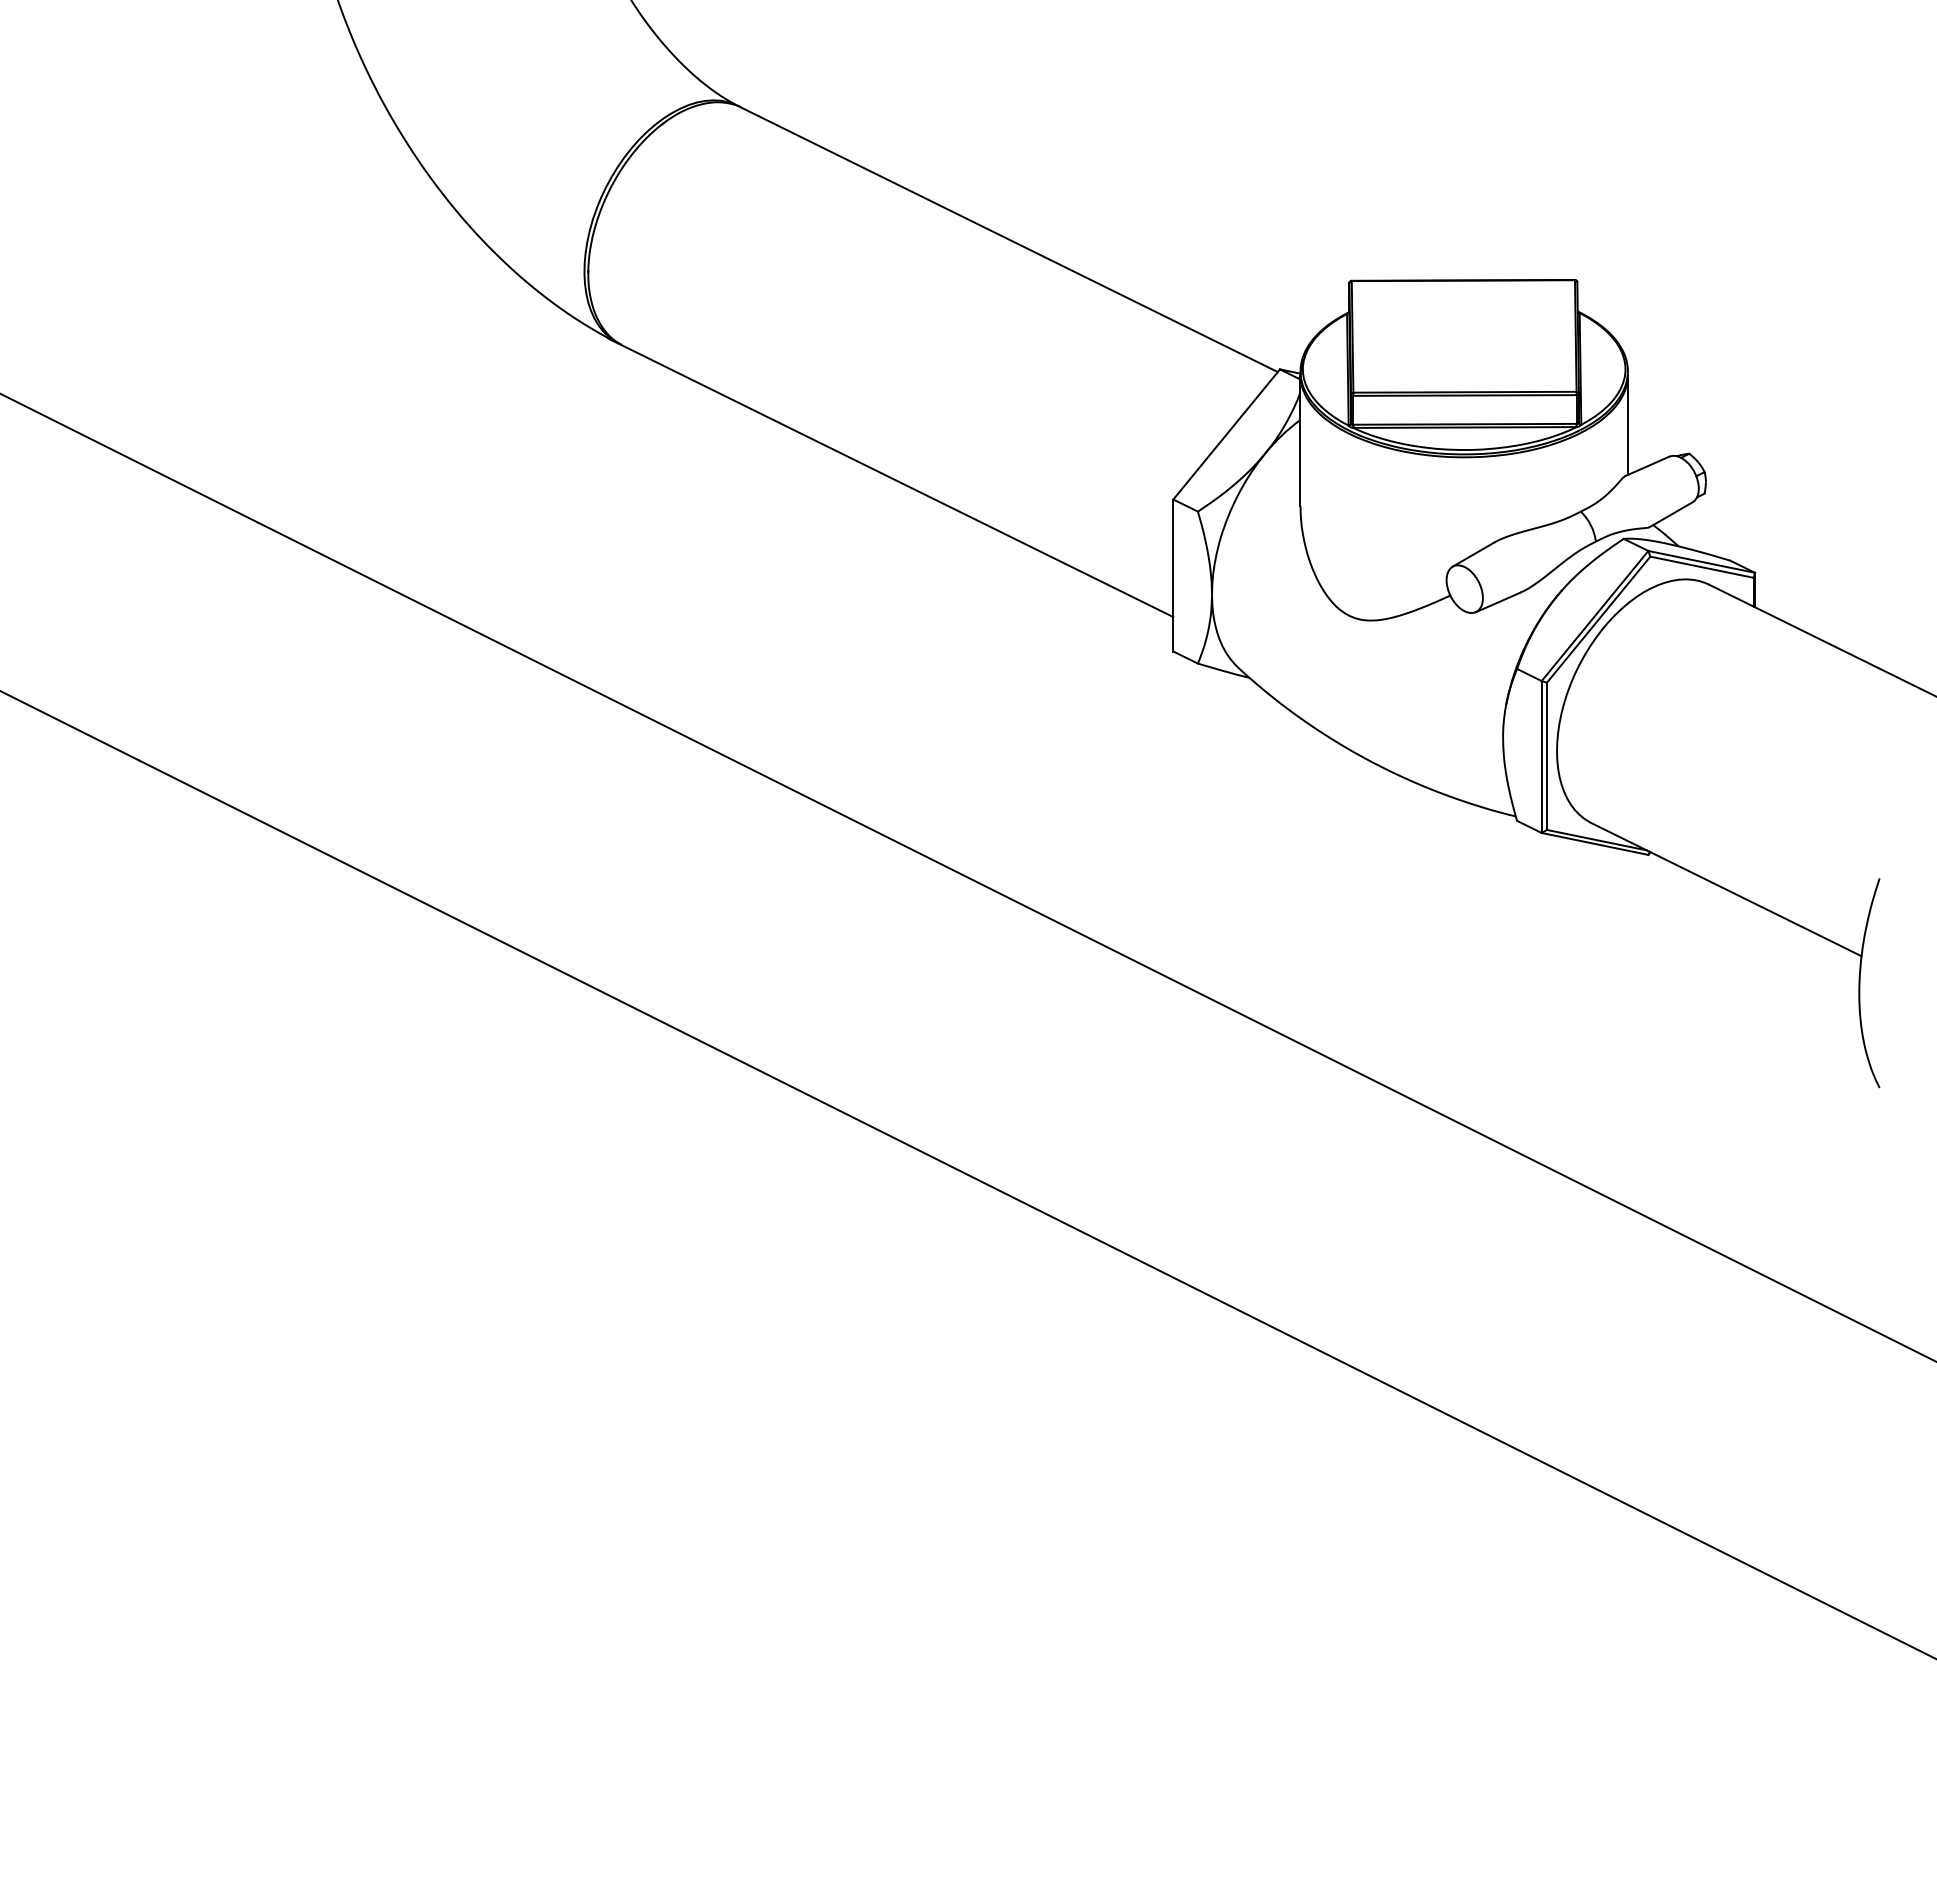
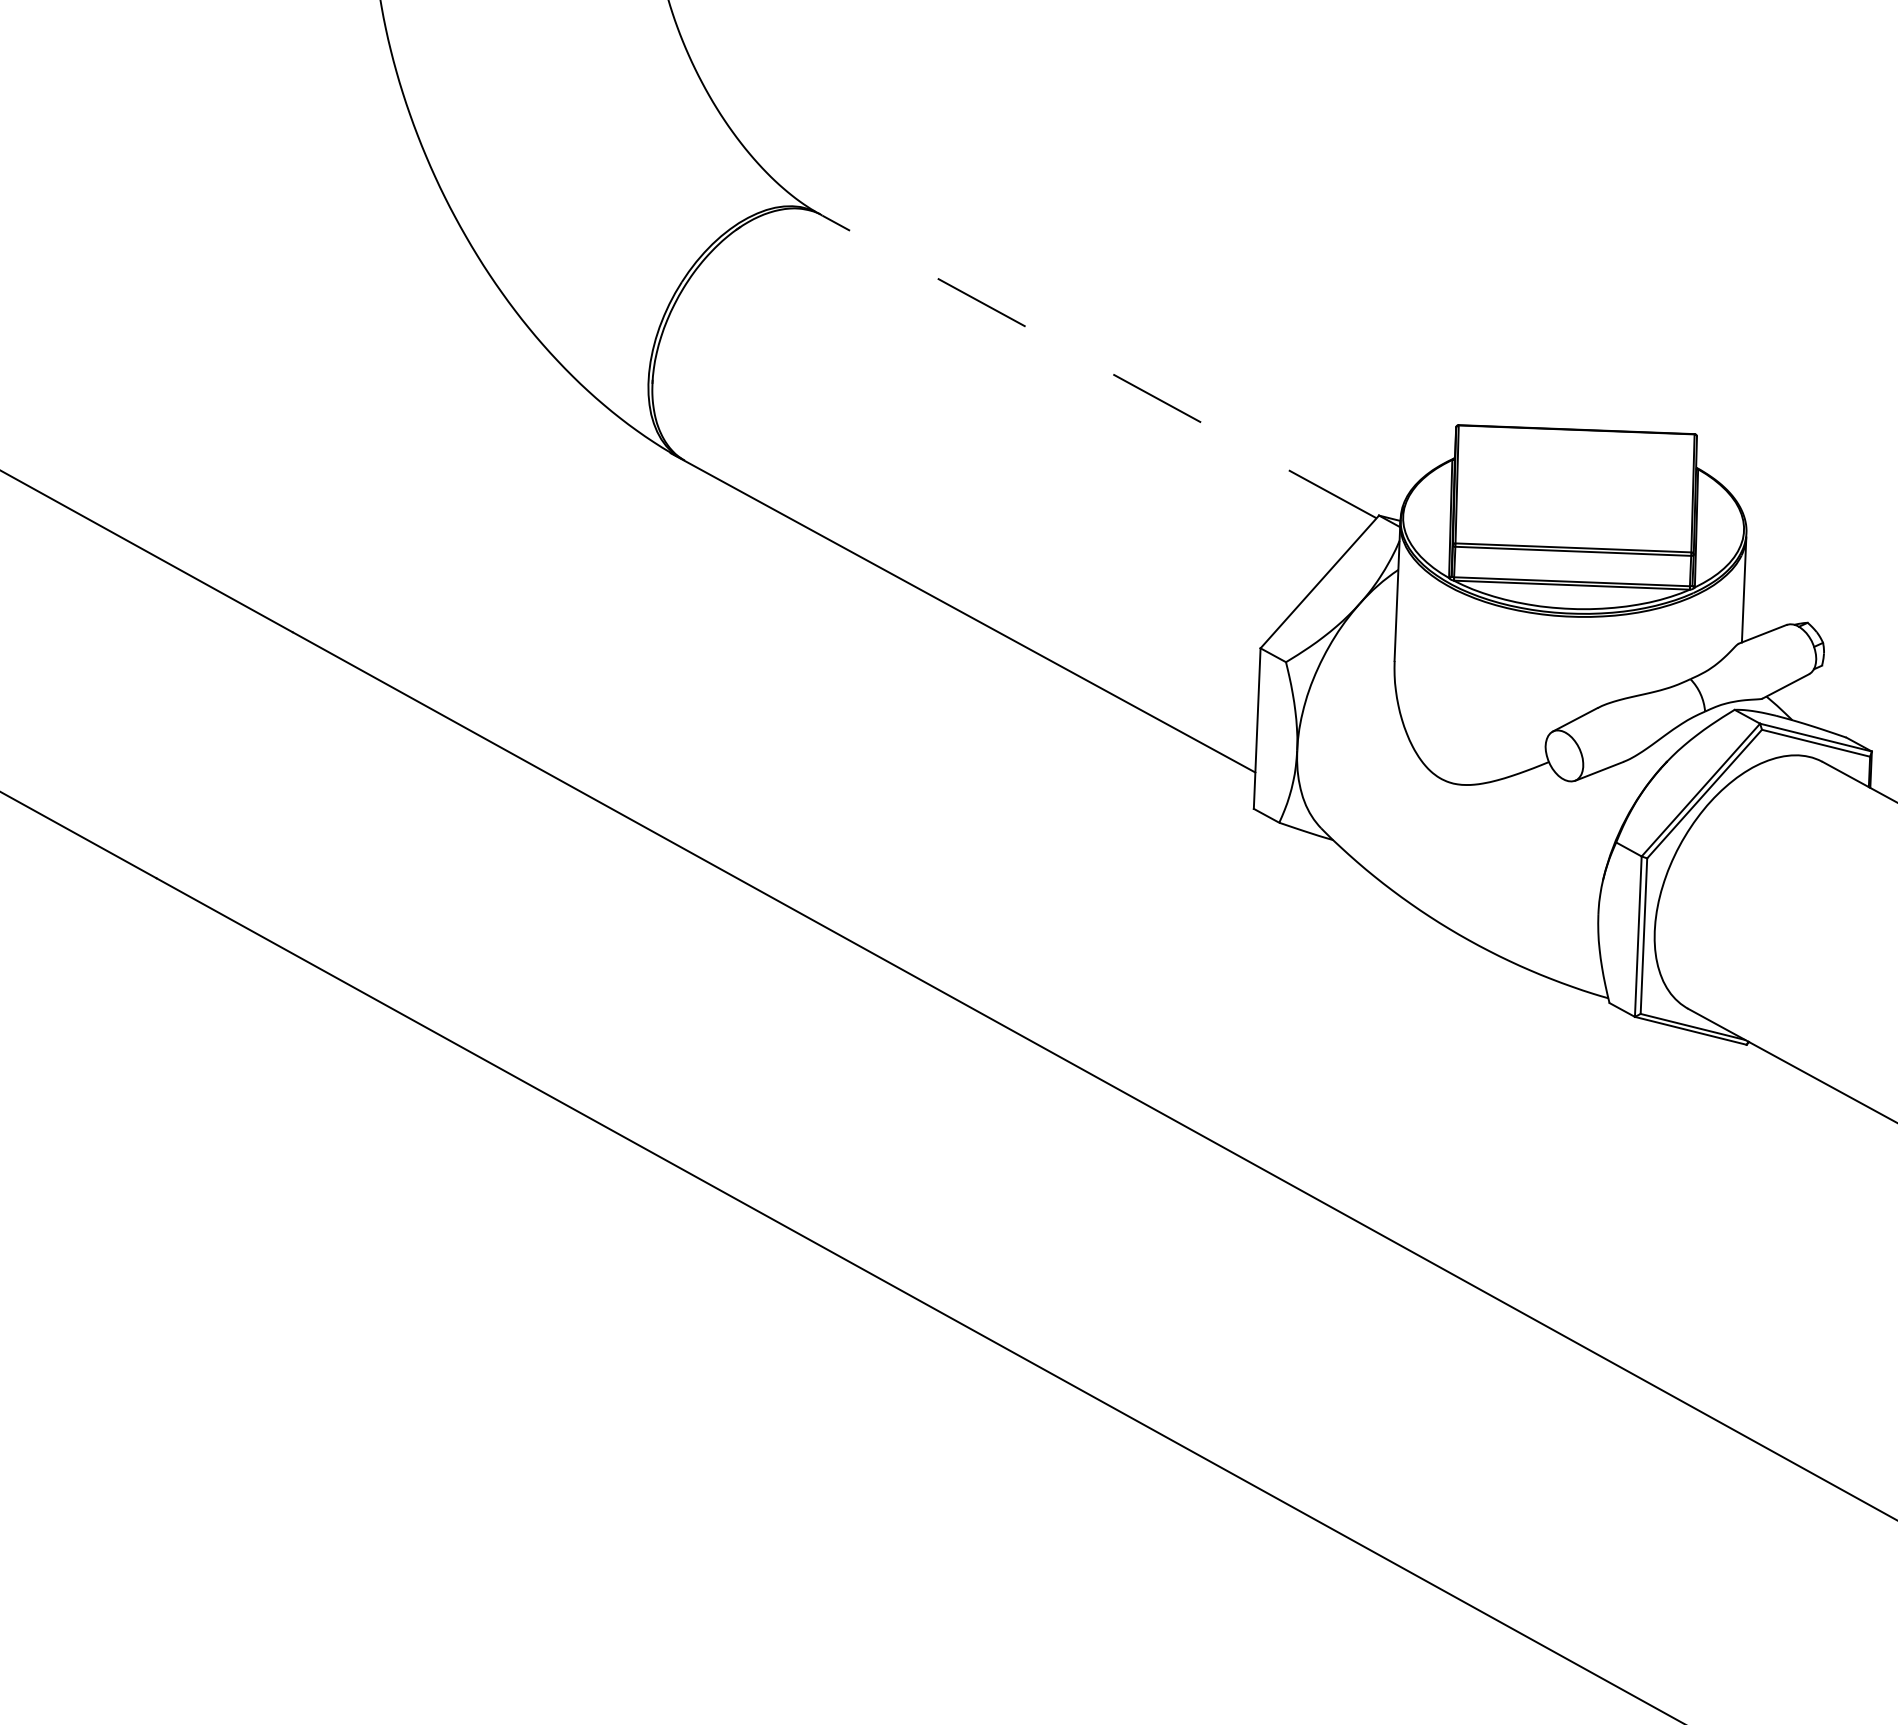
line: (1010, 240) -> (1100, 367), solid -> dashed

